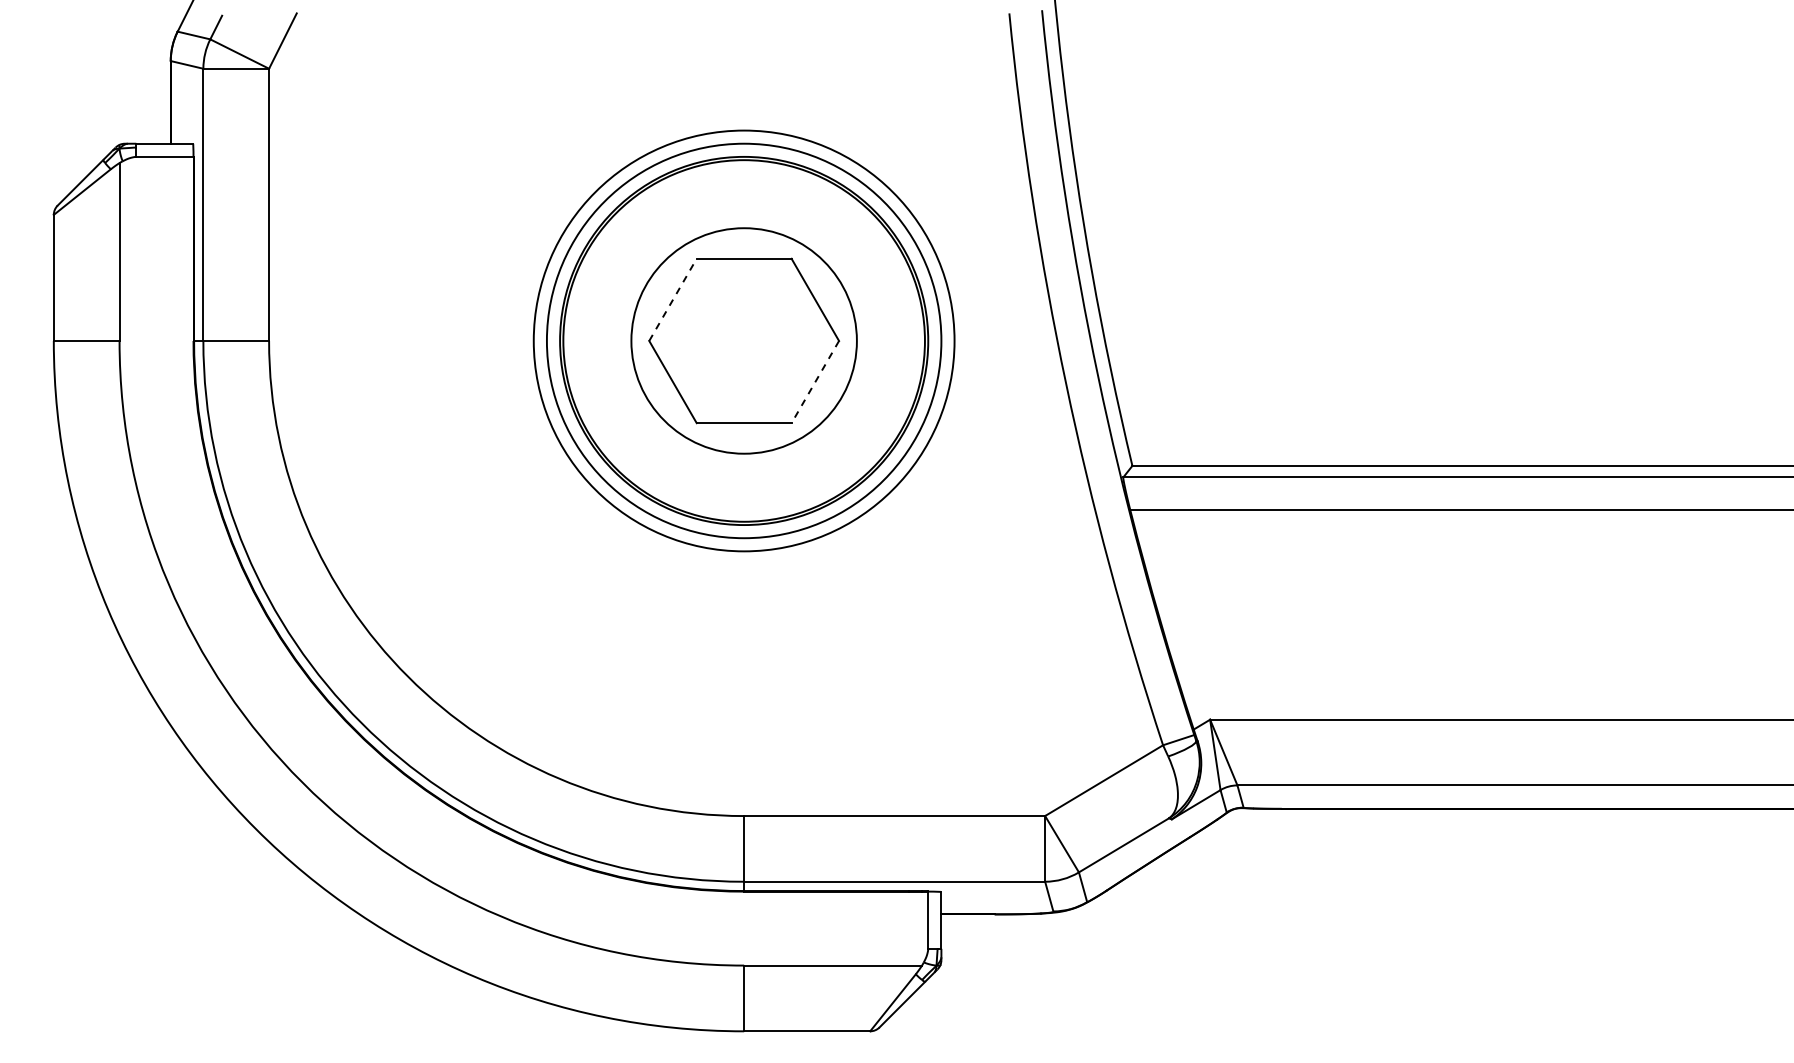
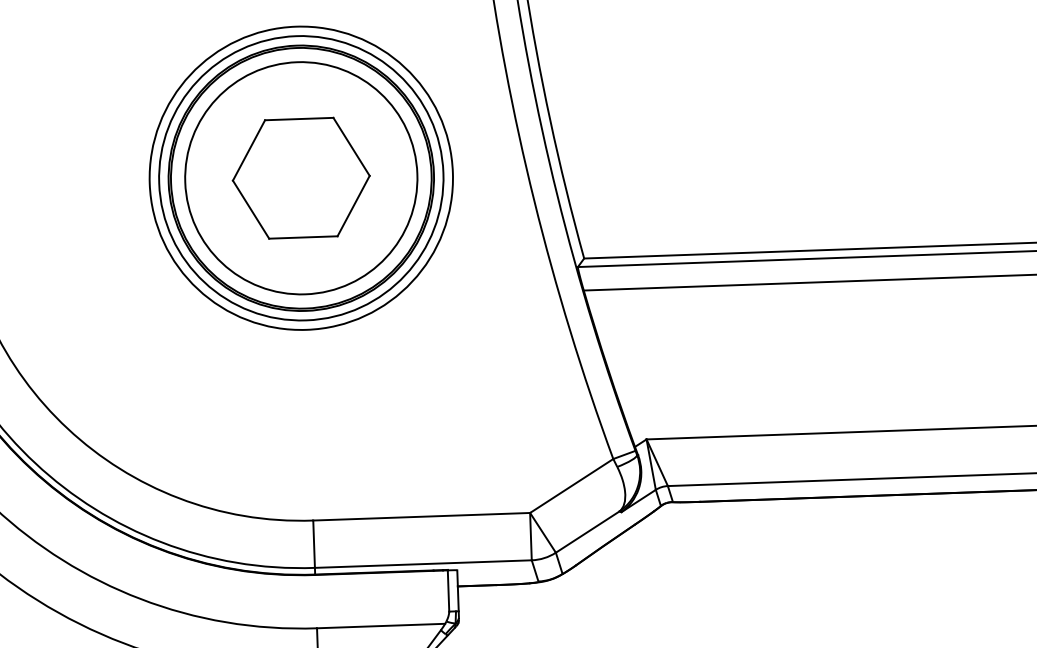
line: (673, 299) -> (249, 150), dashed -> solid
circle: (744, 340) -> (301, 177), size x1.43
line: (815, 382) -> (353, 206), dashed -> solid

